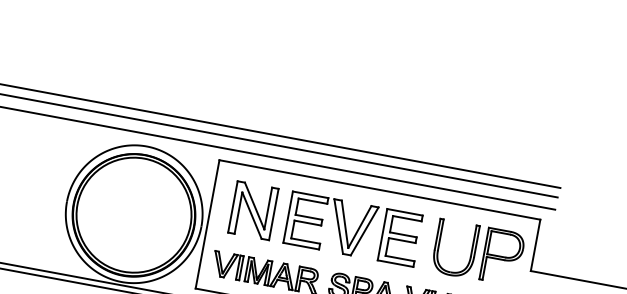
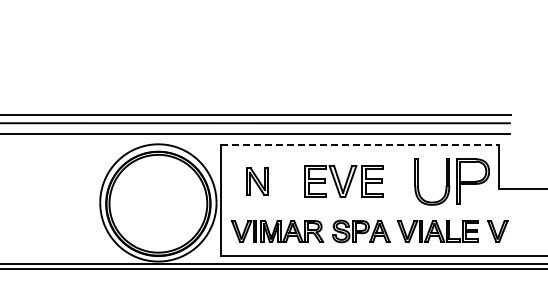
line: (380, 189) -> (360, 144), solid -> dashed
part: (253, 210) -> (257, 181), size x0.6
part: (352, 229) -> (343, 181), size x0.7

